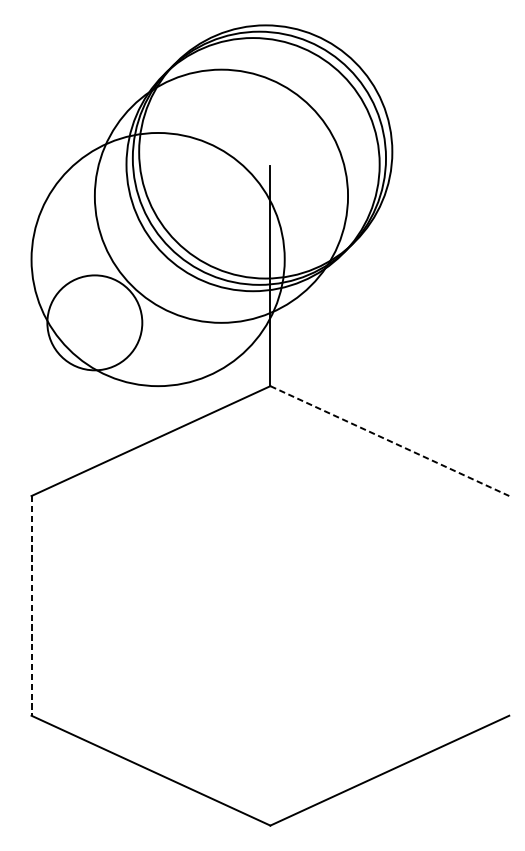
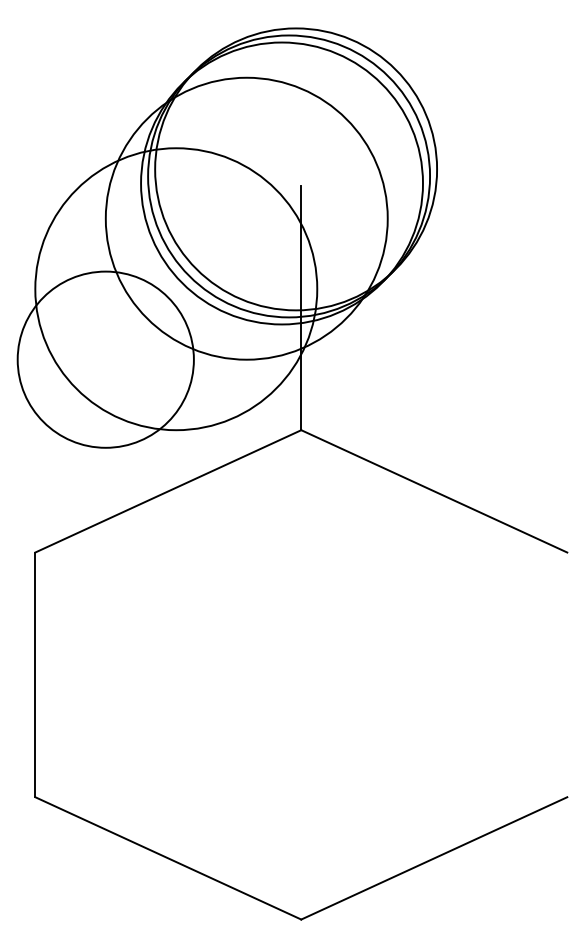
circle: (94, 322) -> (105, 359), size x1.67
line: (390, 441) -> (434, 491), dashed -> solid
line: (31, 606) -> (35, 675), dashed -> solid

